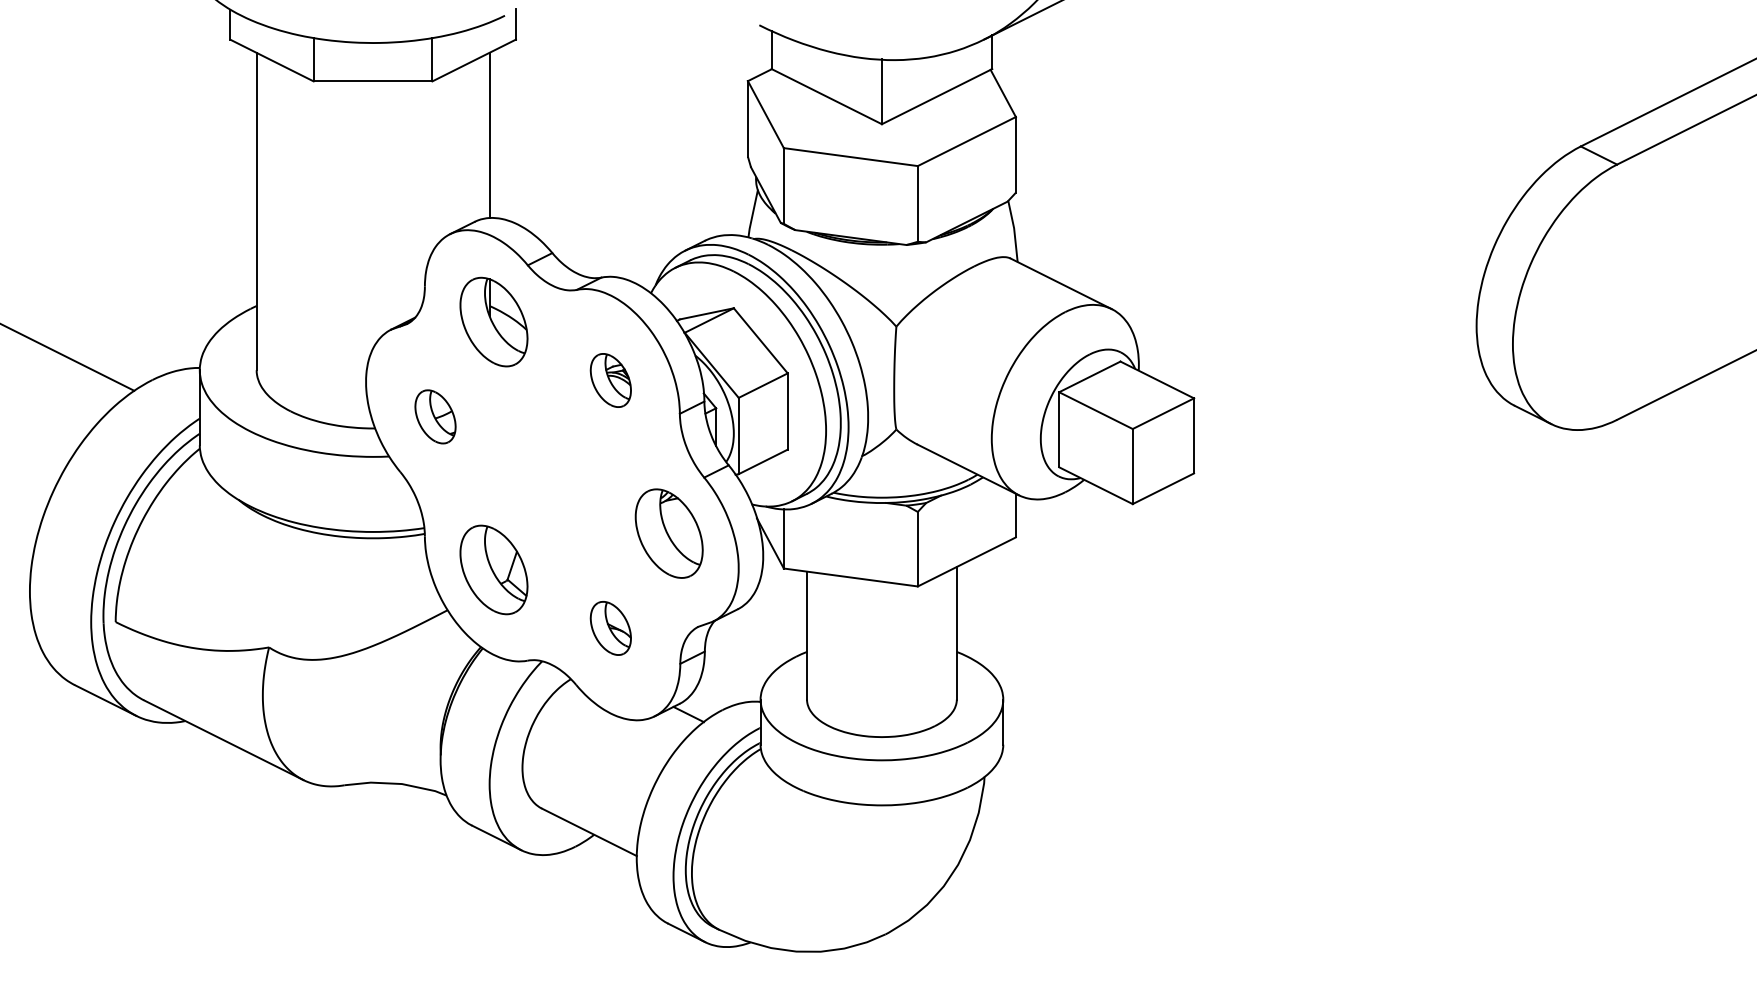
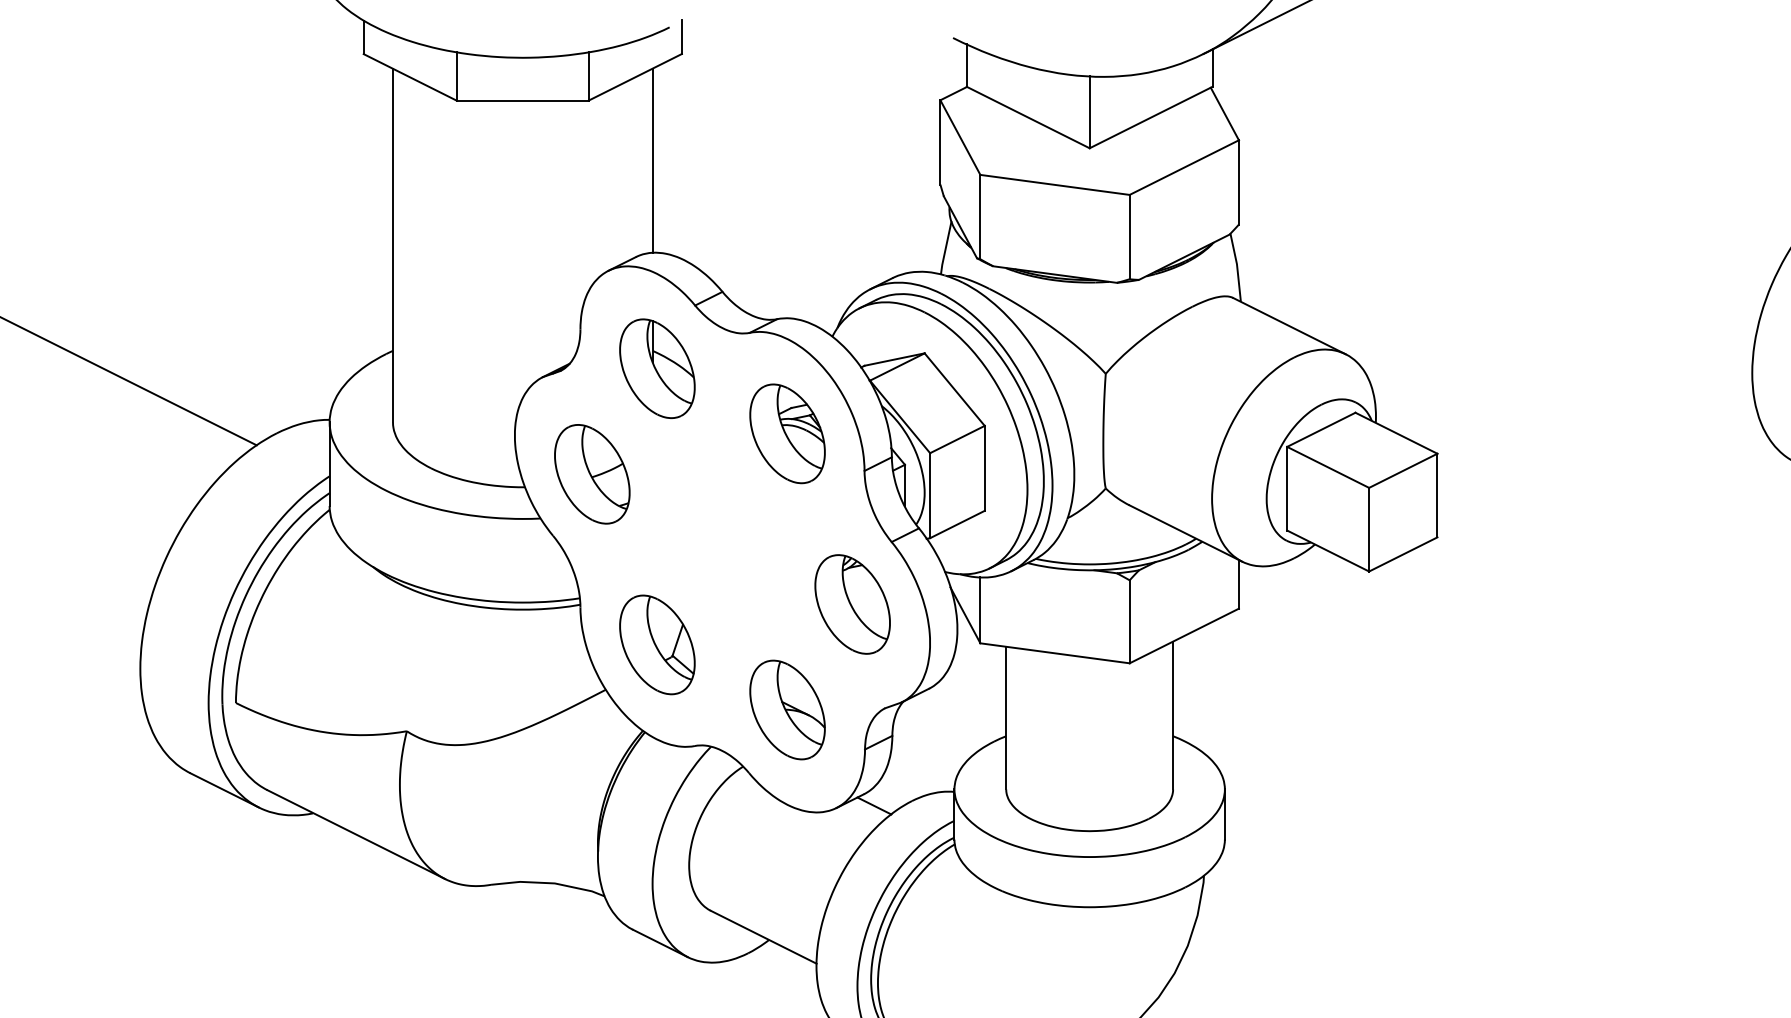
part: (610, 380) -> (787, 433), size x1.67
part: (435, 416) -> (592, 473), size x1.67
part: (610, 628) -> (787, 710), size x1.67

